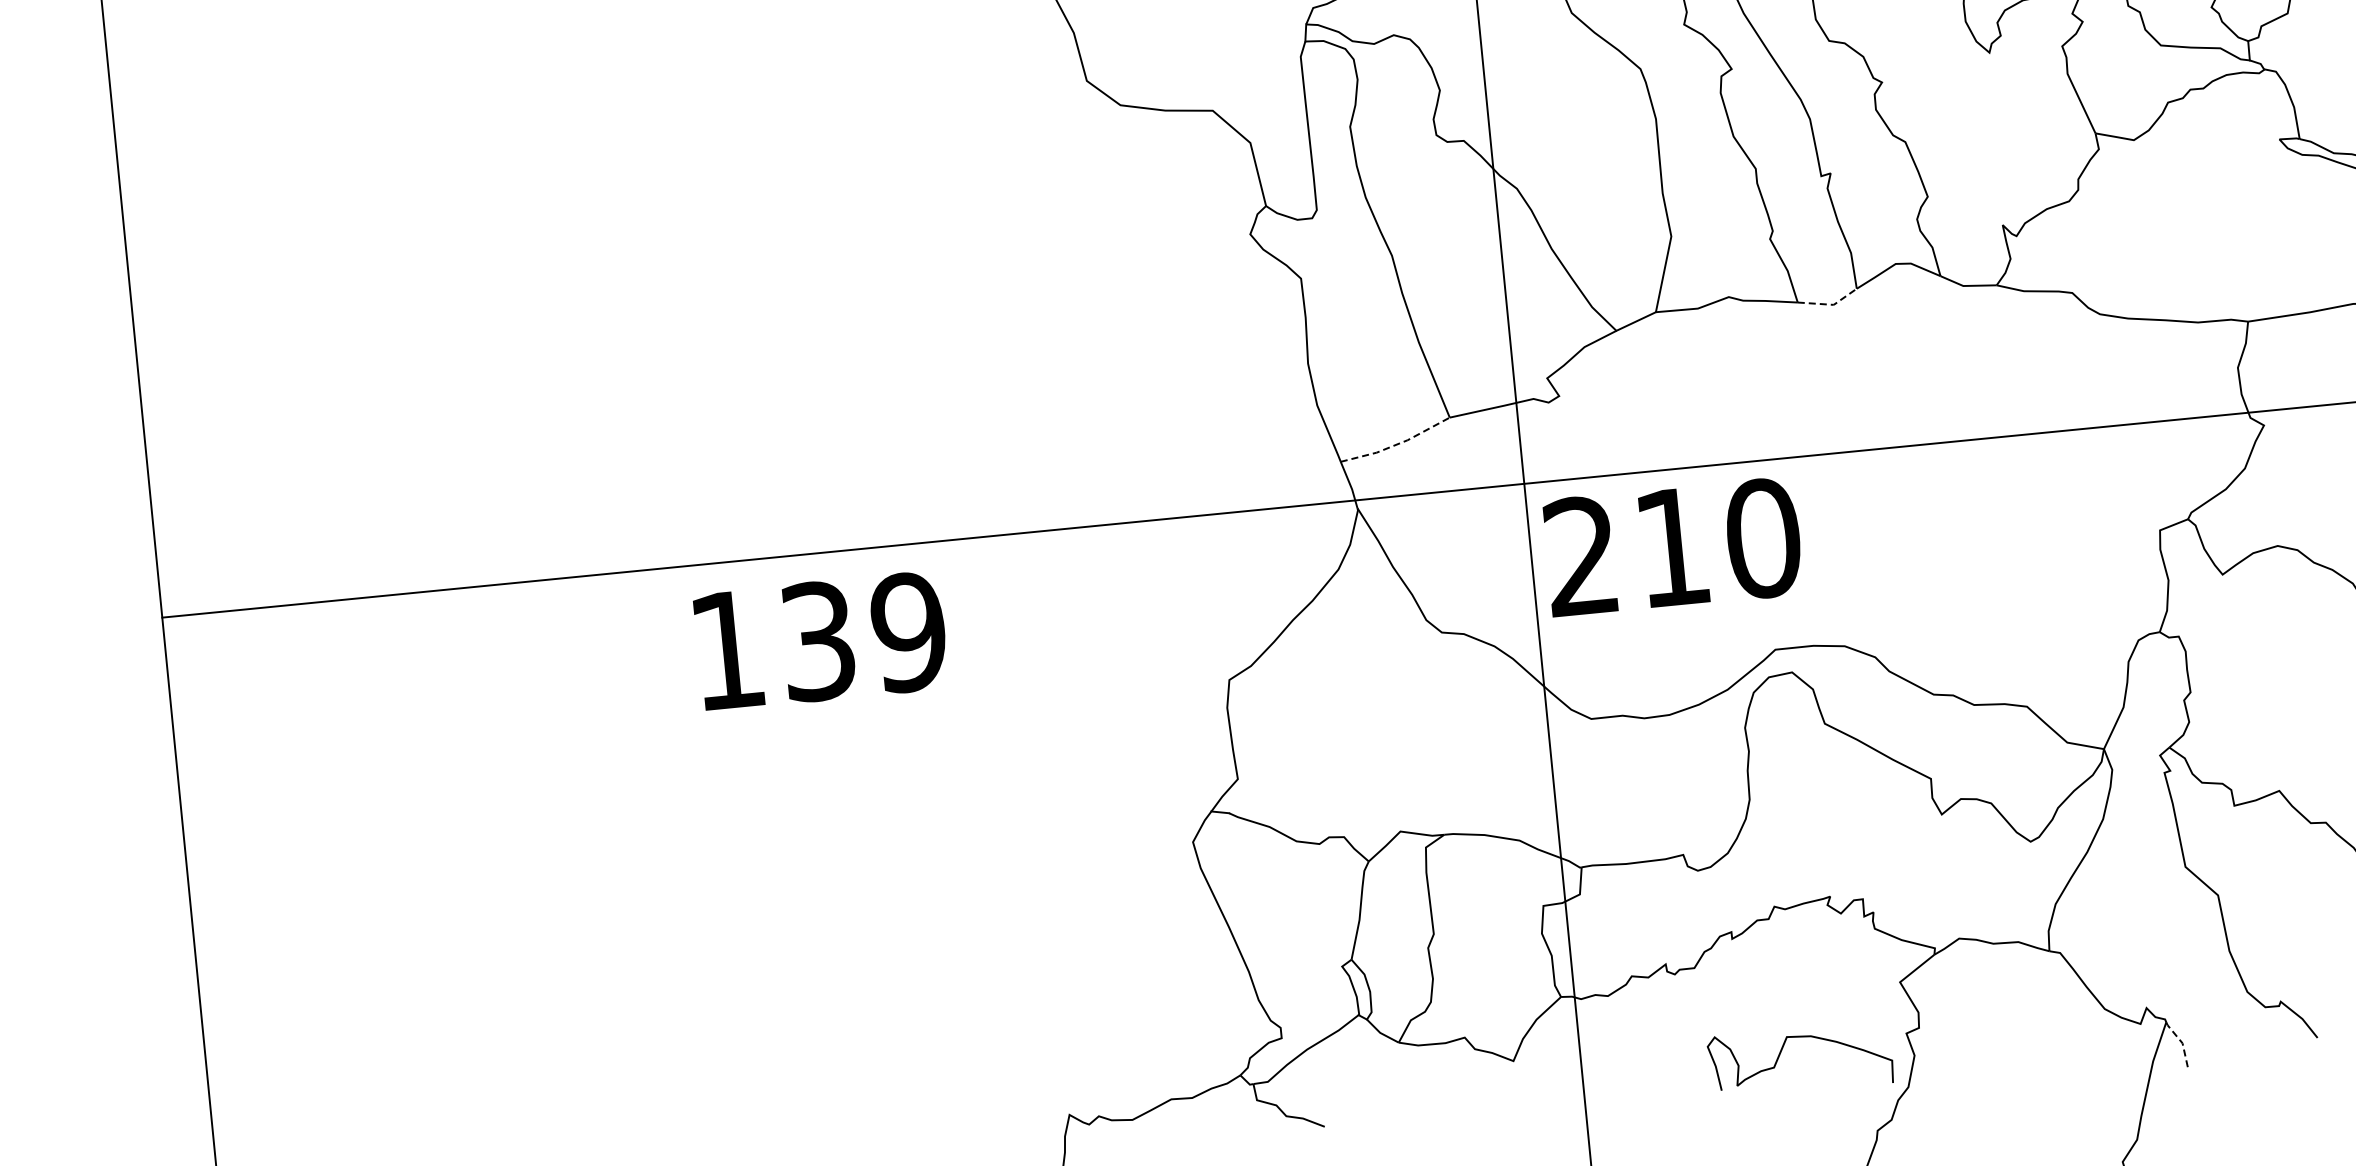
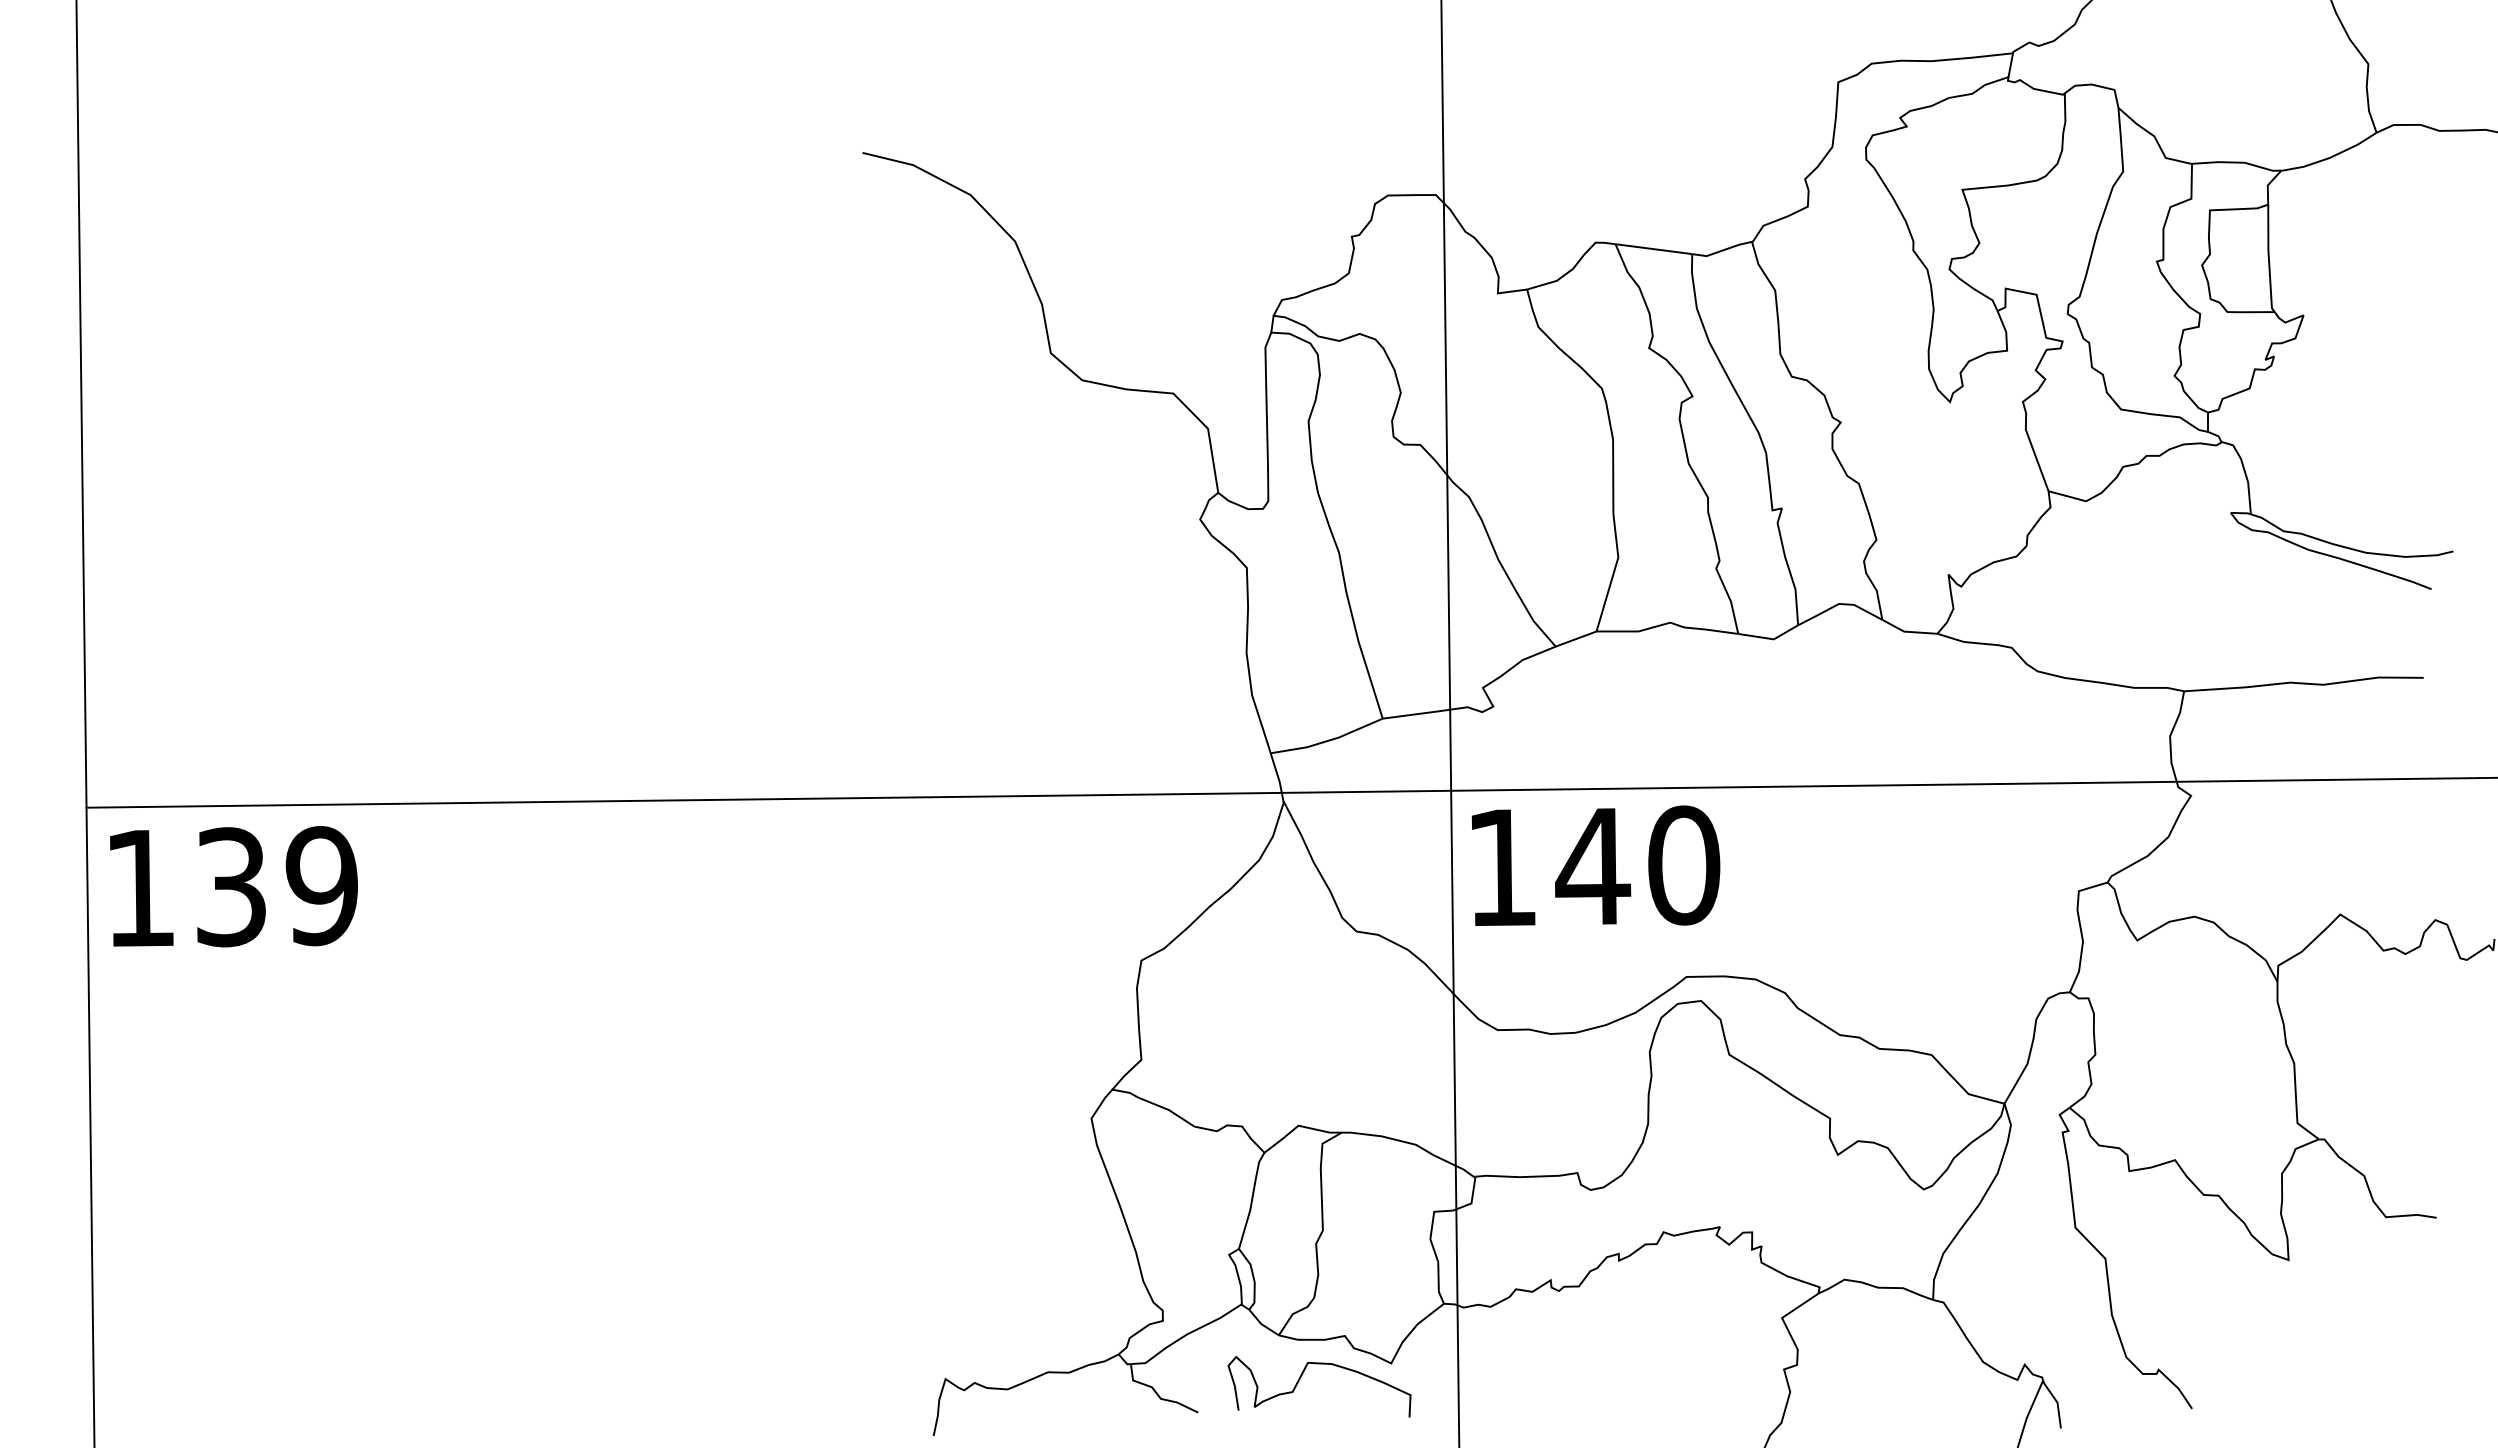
line: (1830, 304) -> (1770, 638), dashed -> solid
line: (1397, 444) -> (1328, 740), dashed -> solid
text: (1629, 551) -> (1549, 866), 210 -> 140
text: (820, 640) -> (233, 886), moved
line: (2182, 1043) -> (2057, 1402), dashed -> solid
curve: (1781, 1052) -> (1301, 1377), moved

